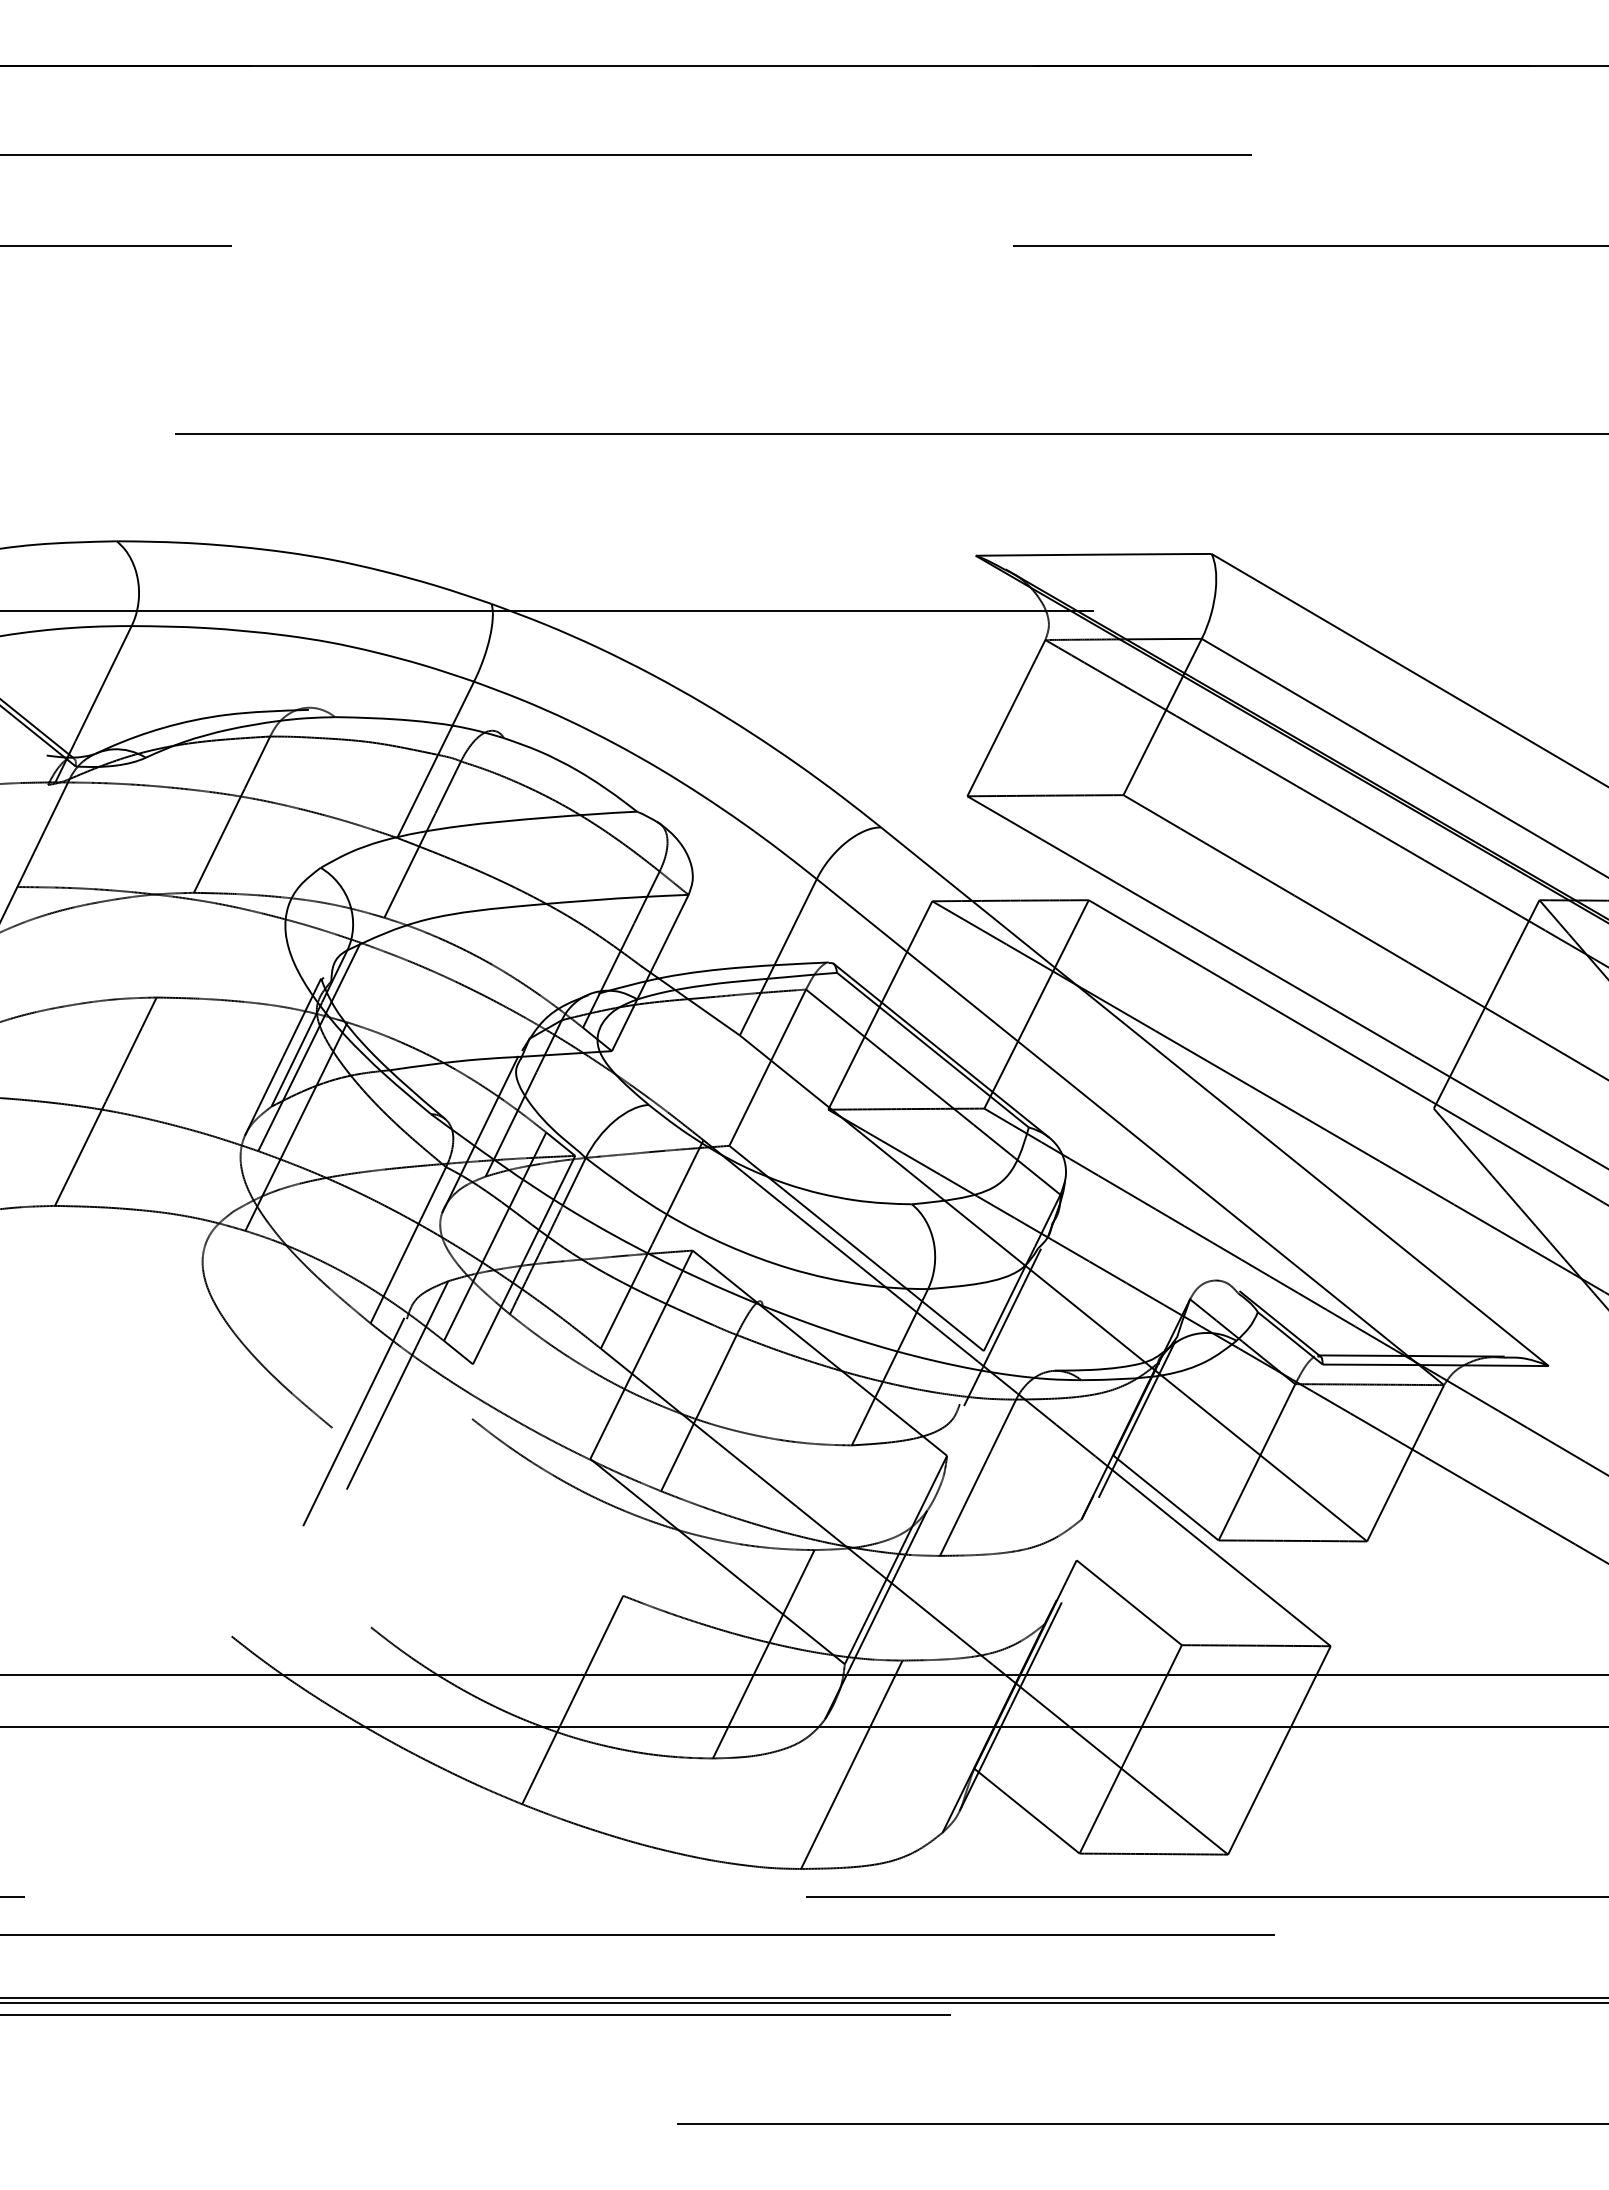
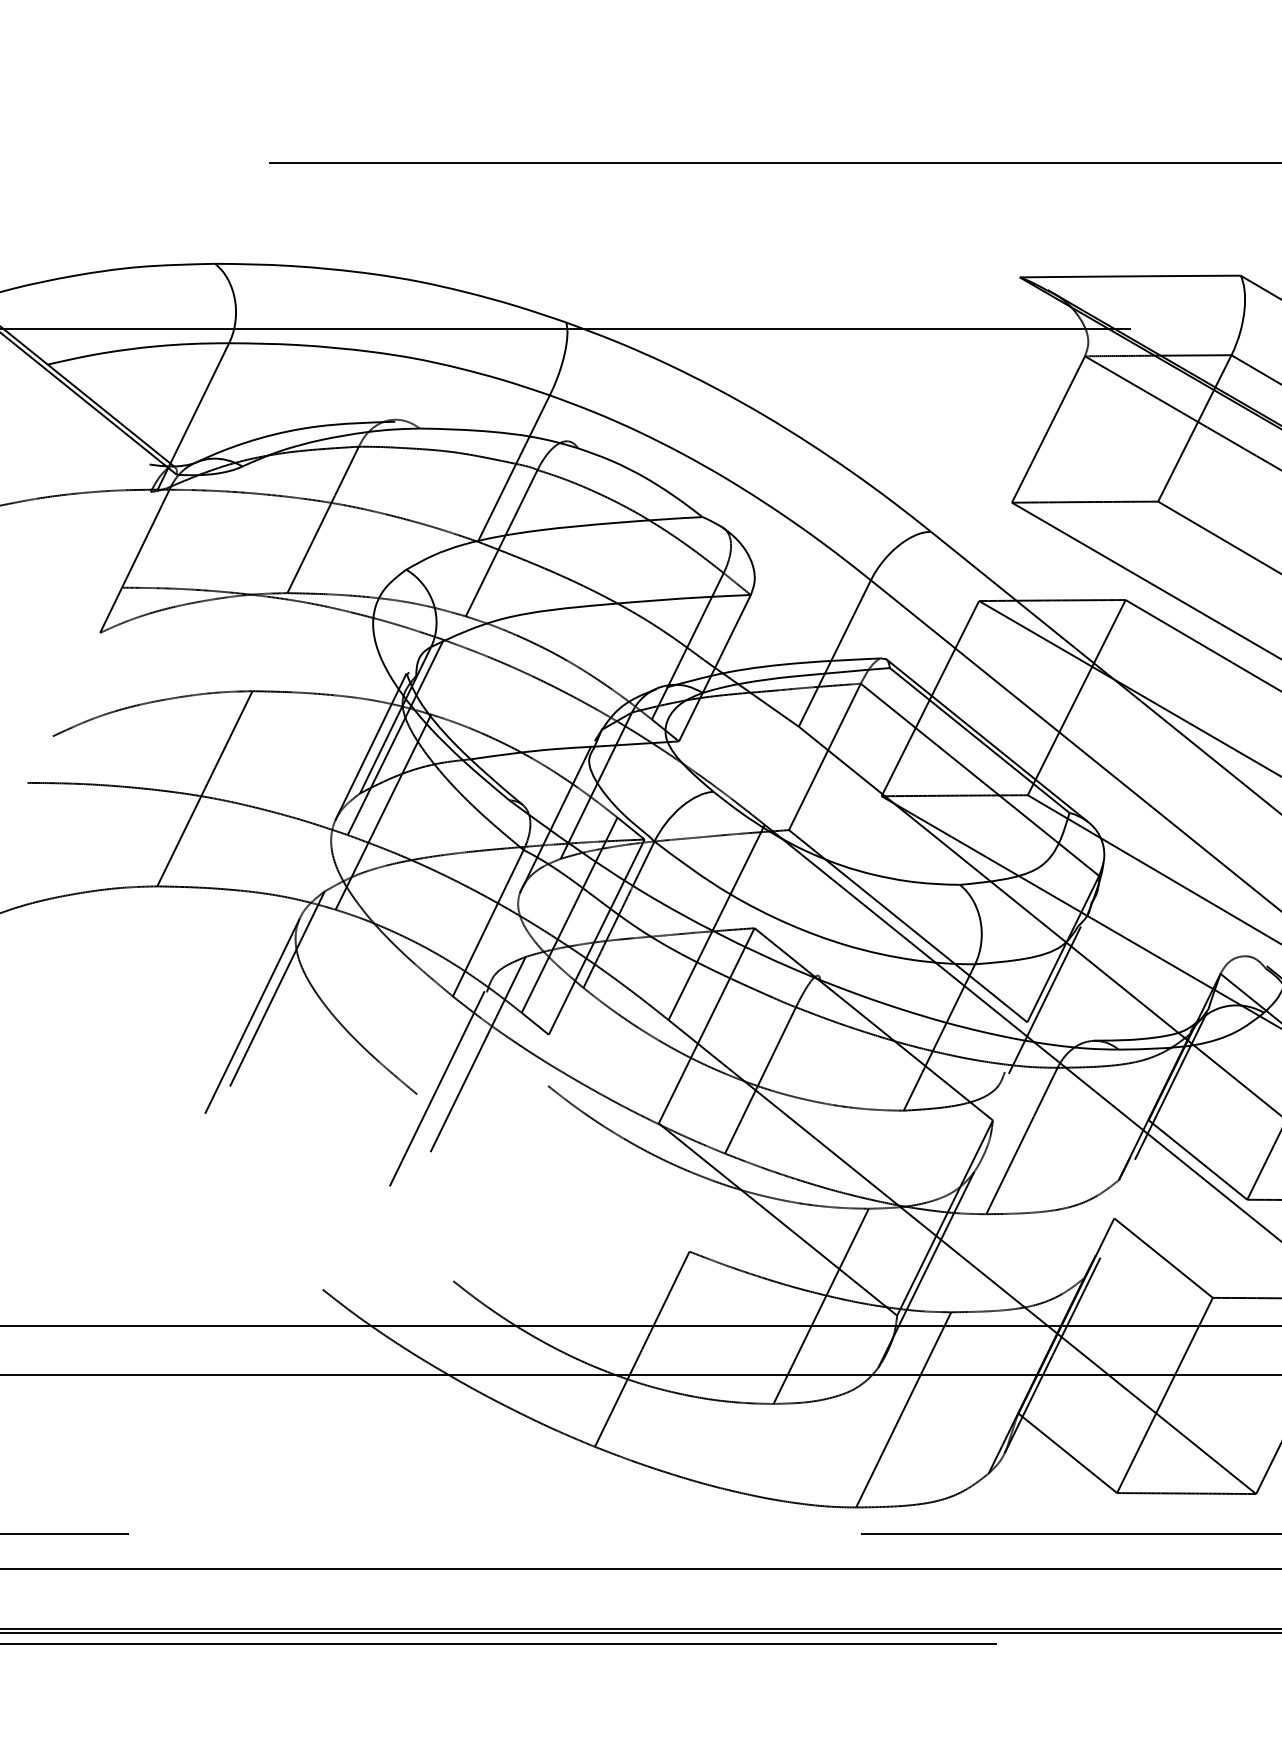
line: (182, 1315) -> (276, 989), added
line: (156, 1344) -> (252, 1016), added

